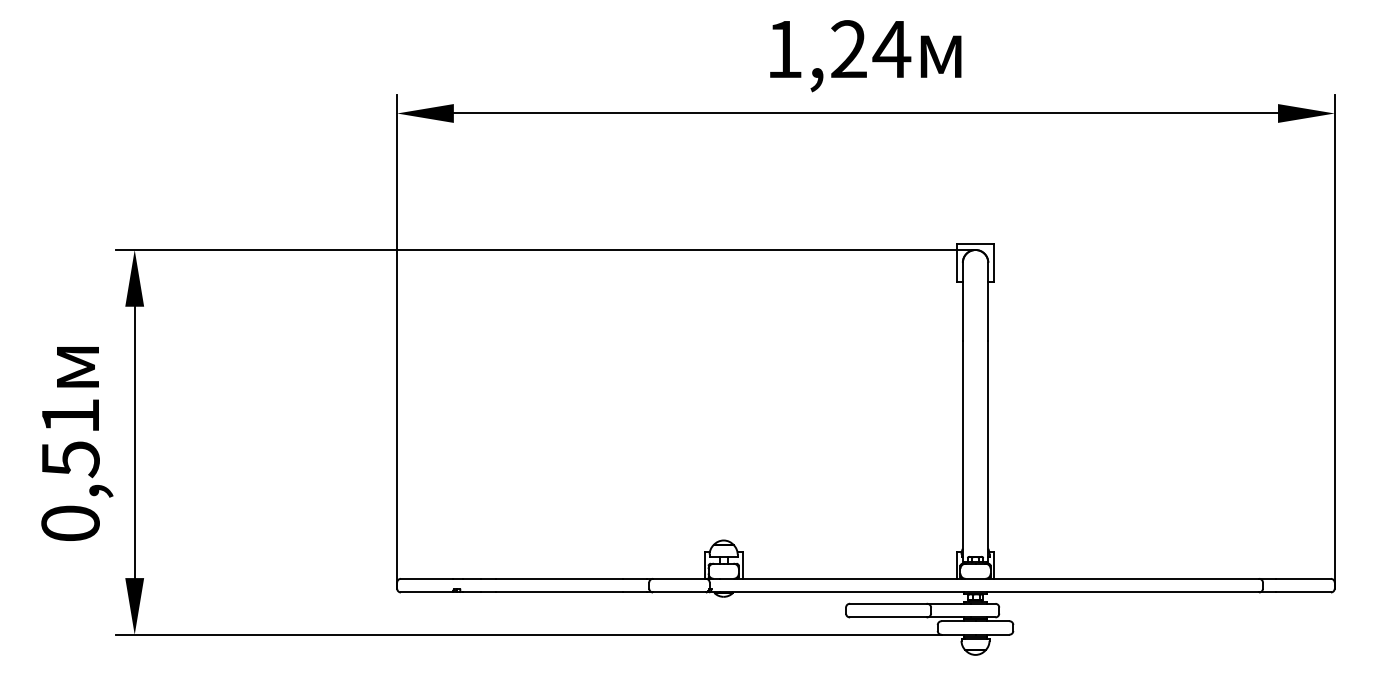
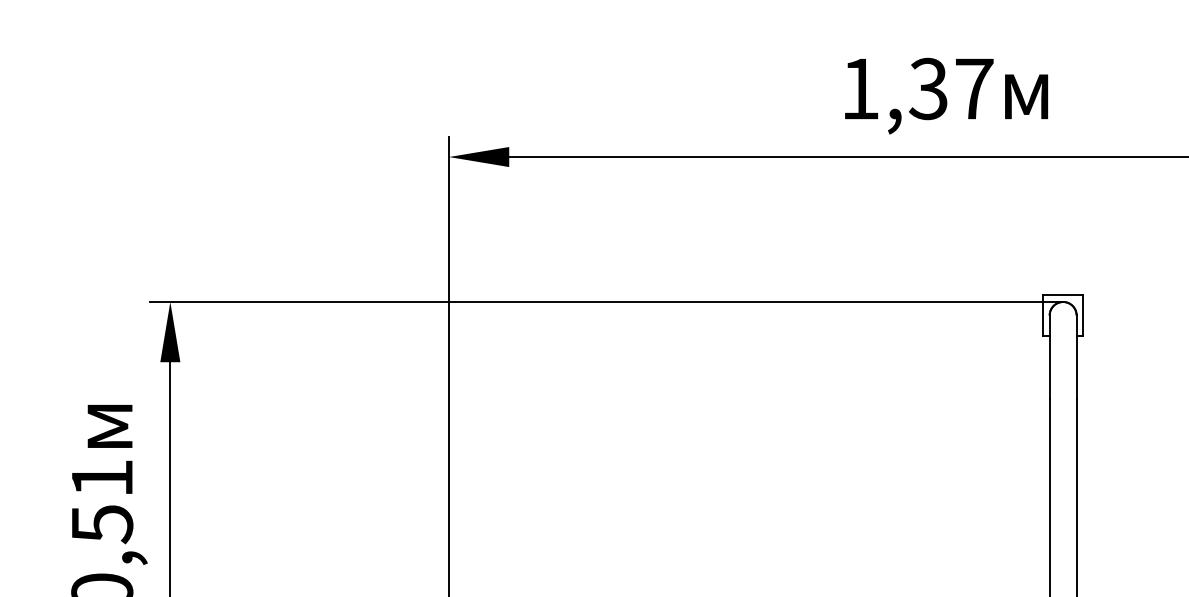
text: (870, 49) -> (951, 89), 1,24 -> 1,37

